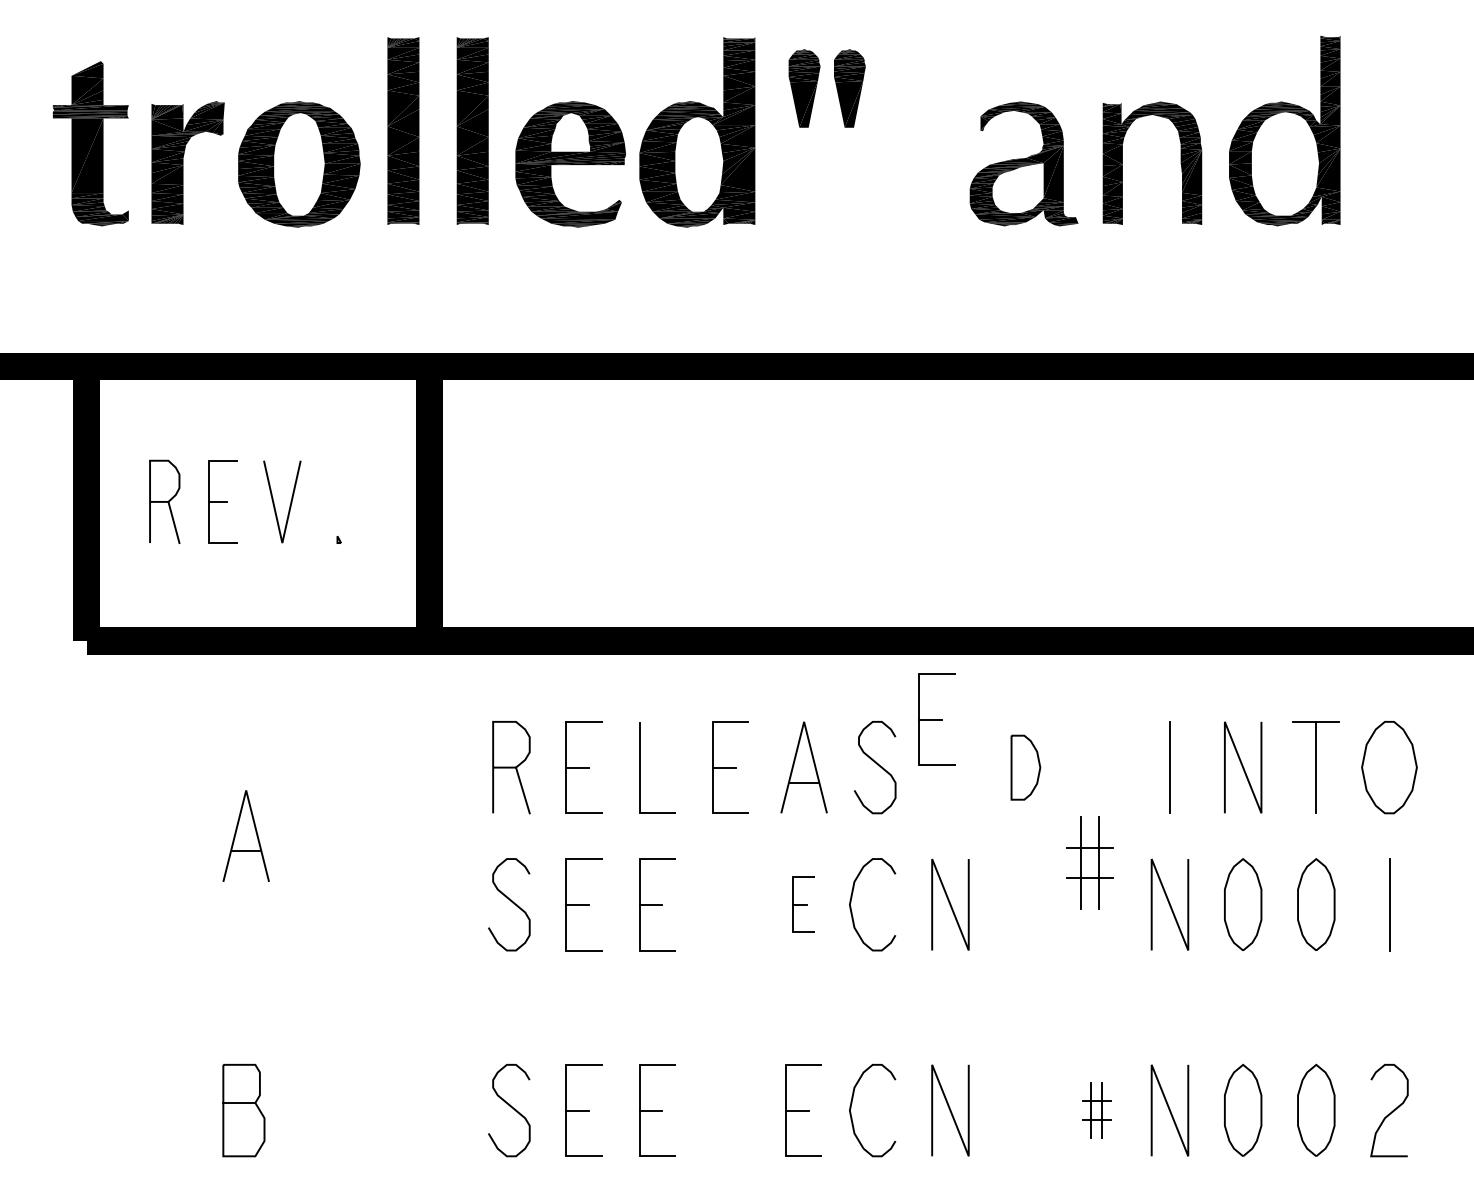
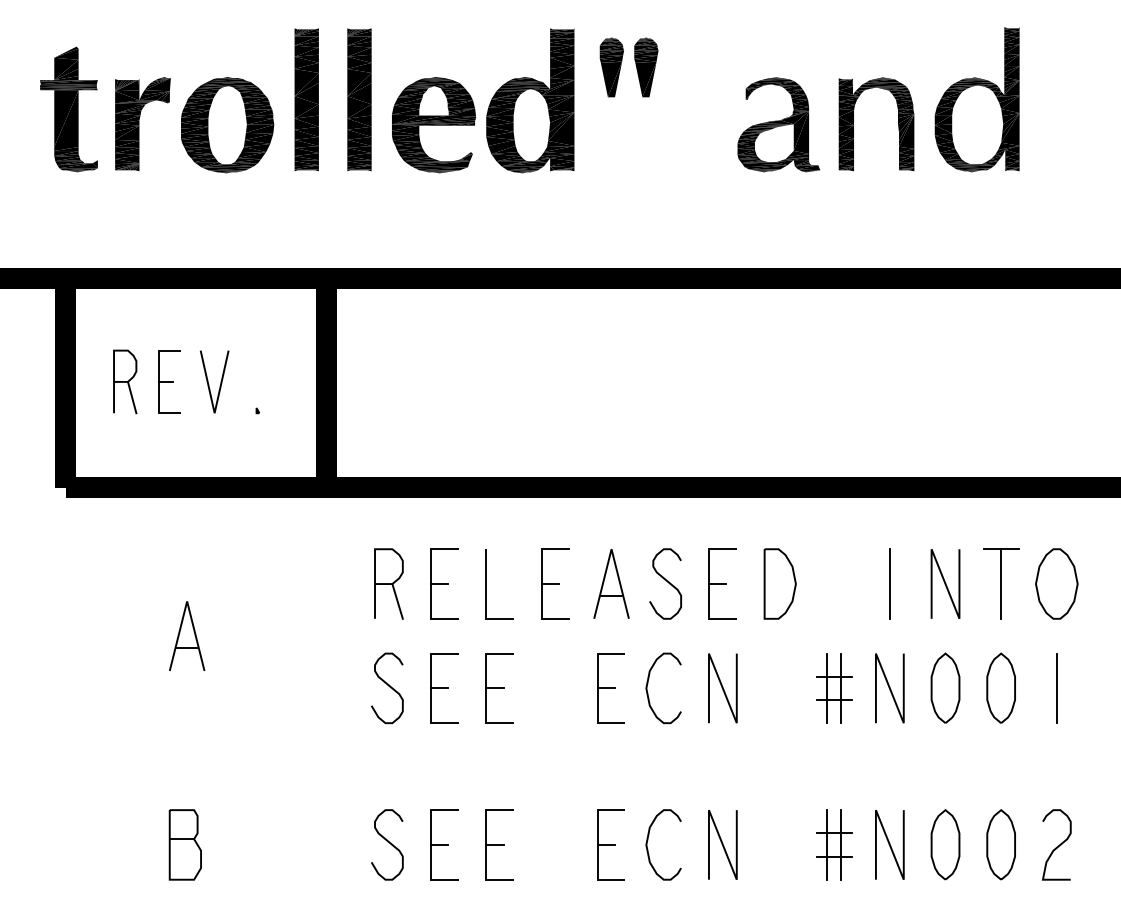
part: (936, 719) -> (722, 583), moved
part: (1025, 767) -> (779, 583), size x1.43
part: (1089, 862) -> (833, 688), moved
part: (803, 904) -> (611, 688), size x1.67
part: (1096, 1110) -> (833, 844), size x1.67

